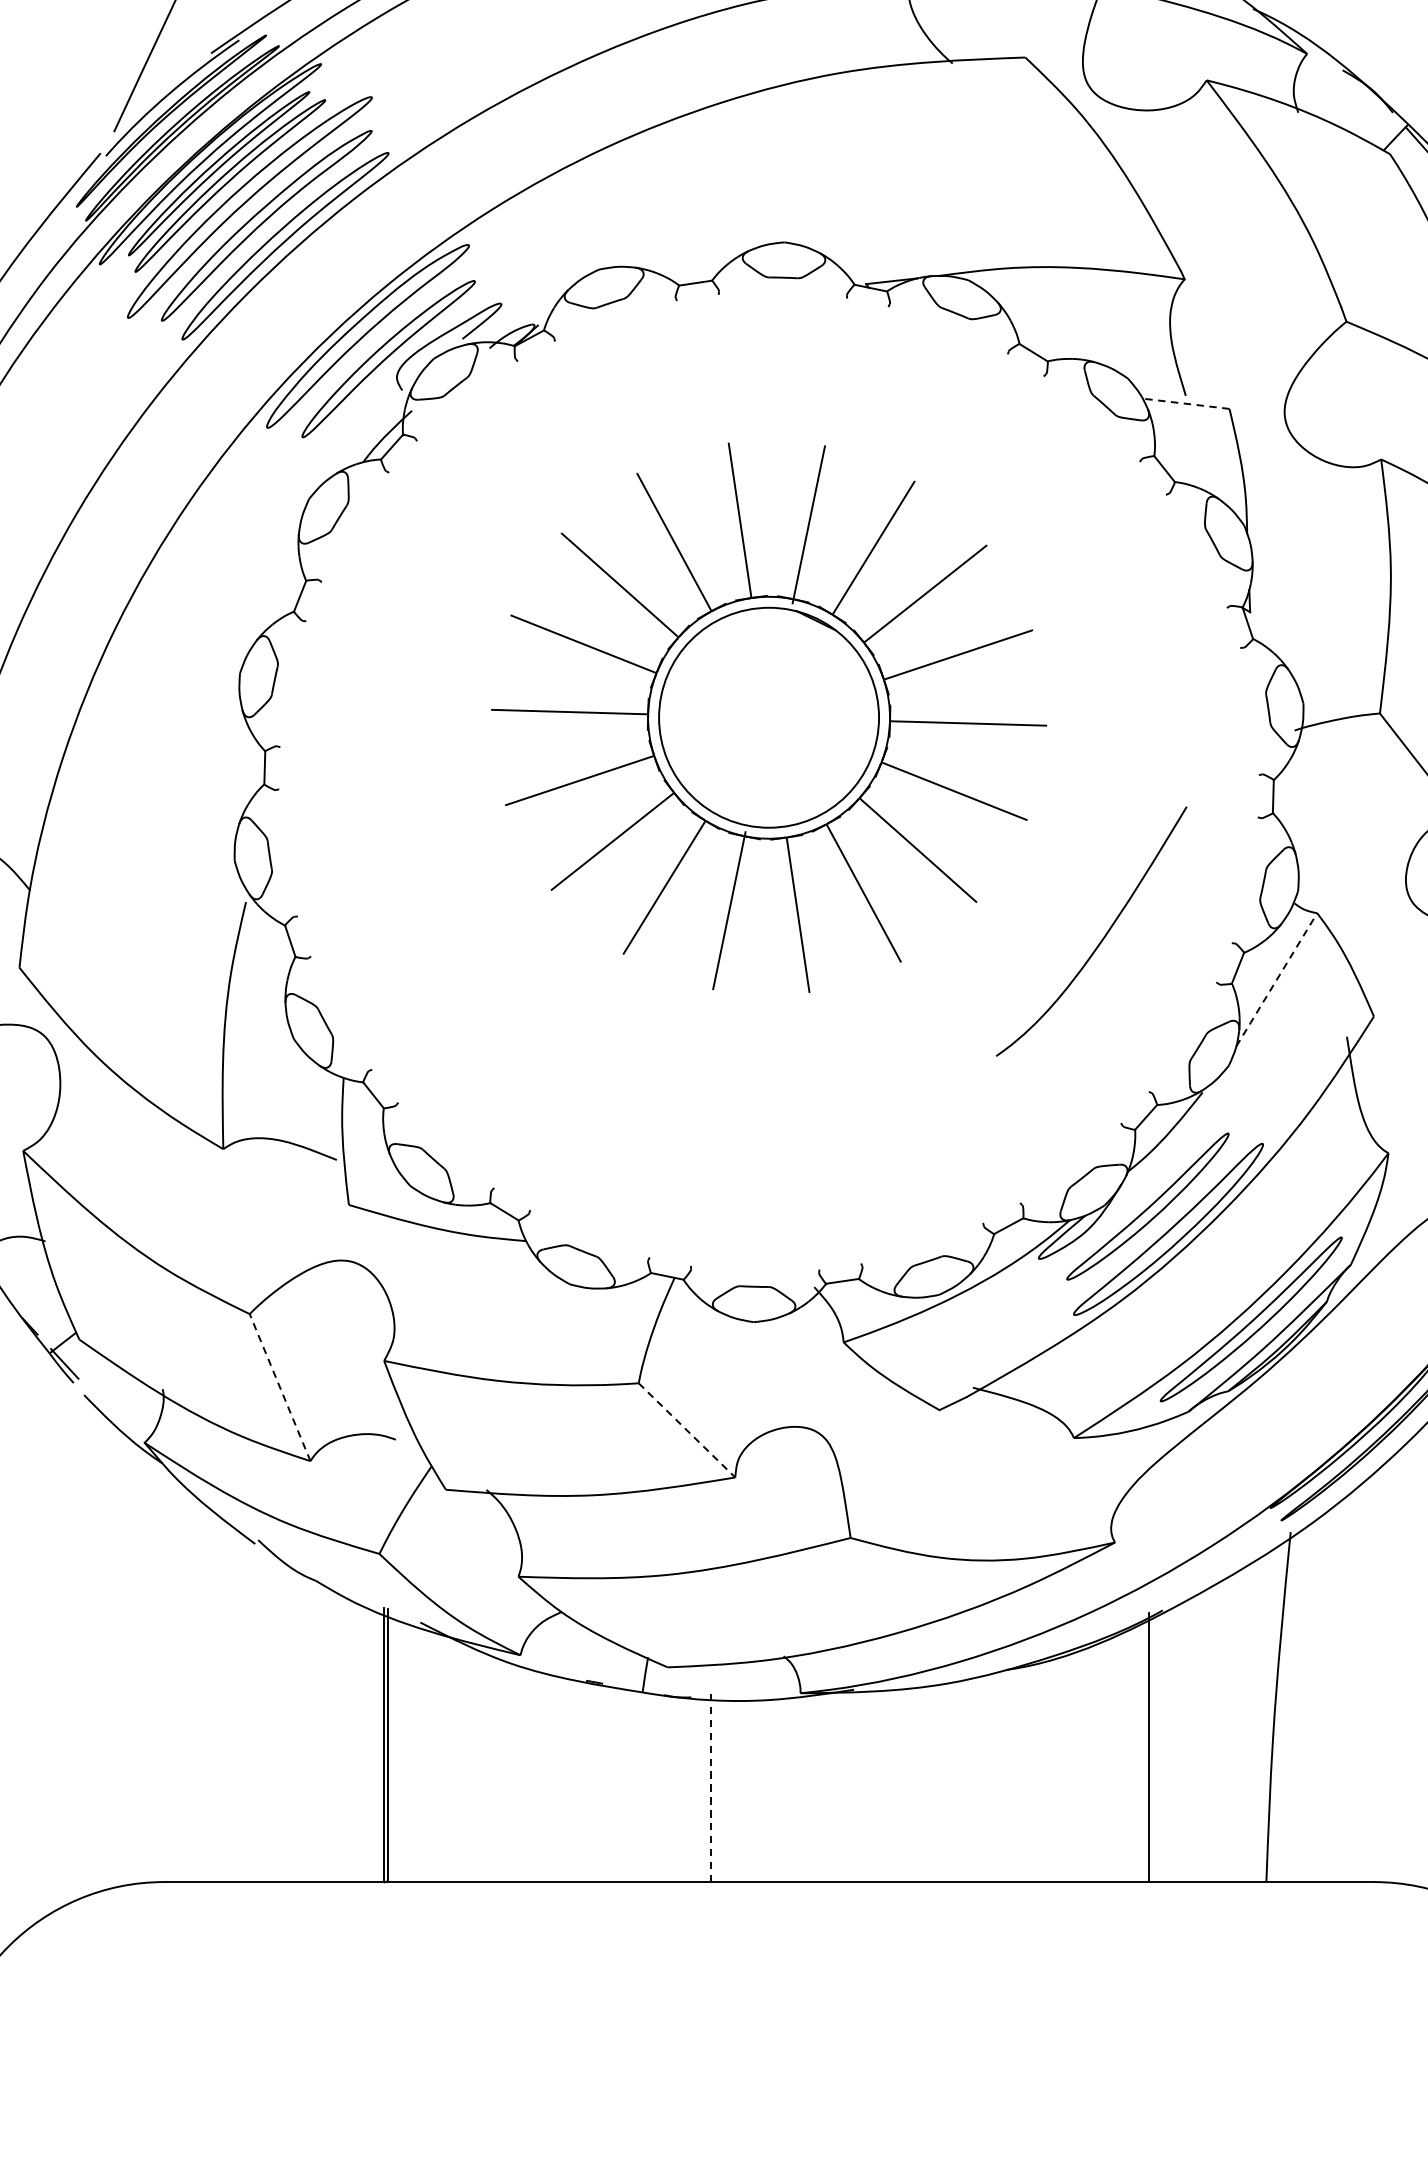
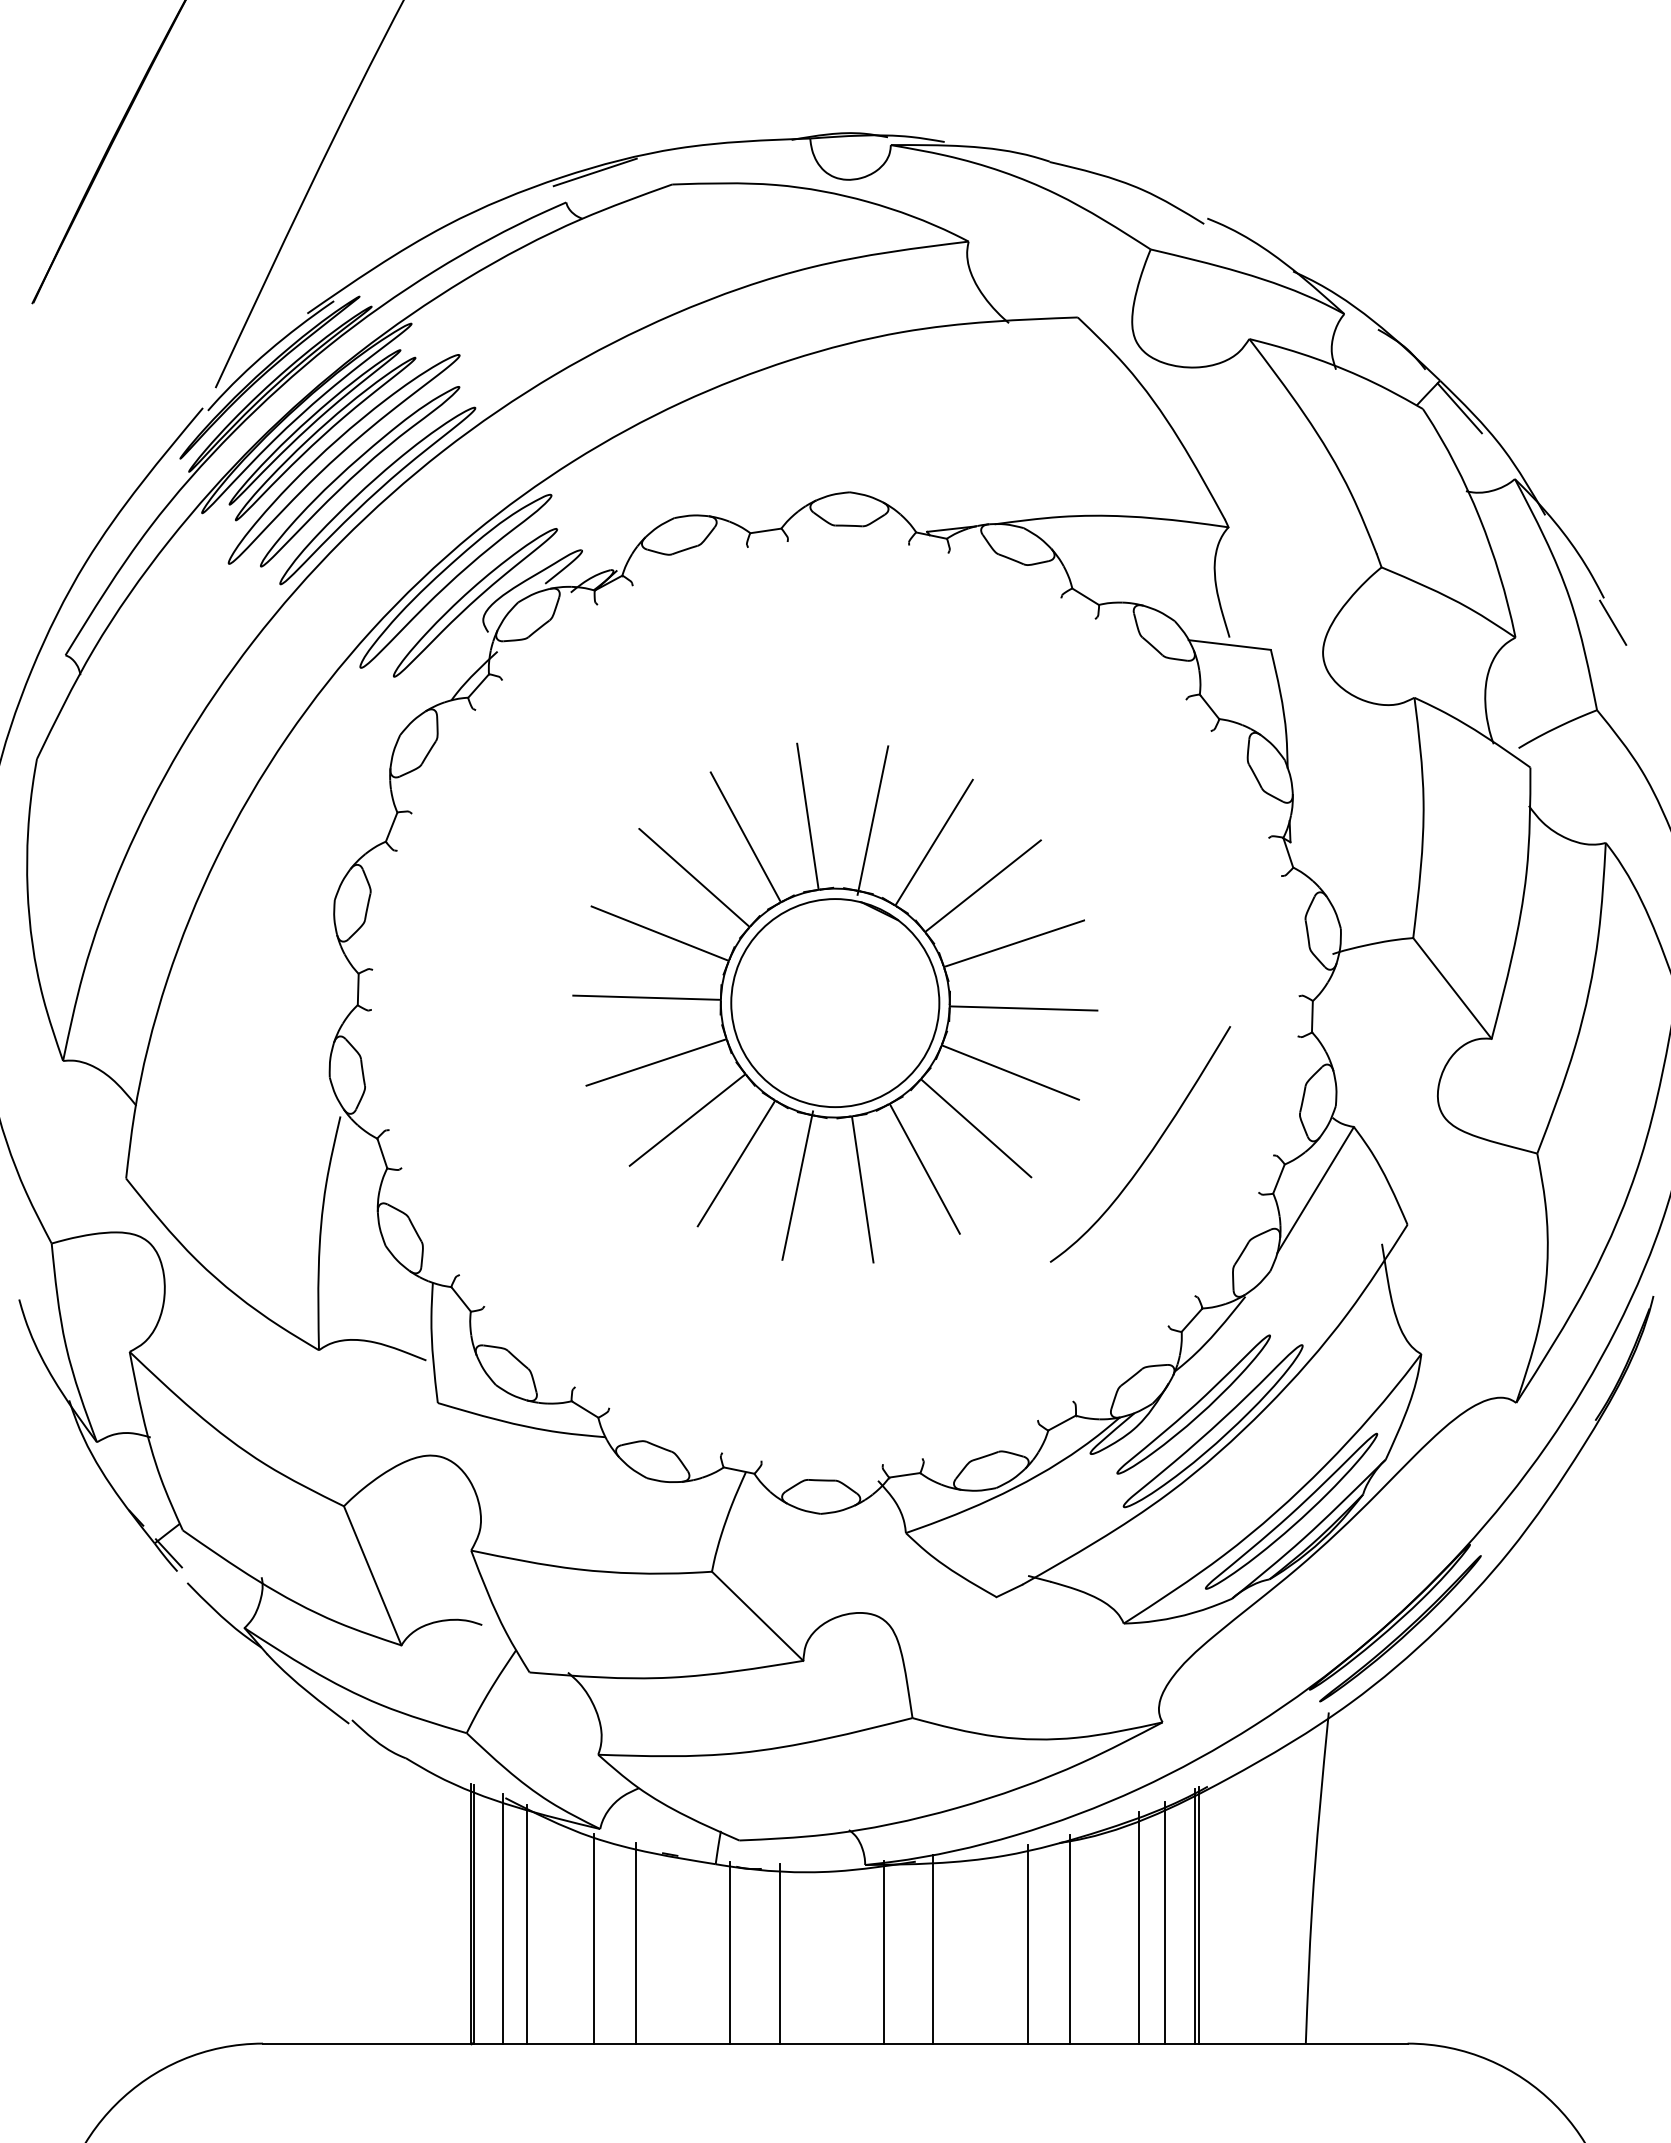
line: (1185, 403) -> (1229, 644), dashed -> solid
part: (769, 717) -> (835, 1002), moved
line: (1276, 980) -> (1315, 1190), dashed -> solid
line: (279, 1387) -> (372, 1575), dashed -> solid
line: (686, 1430) -> (757, 1616), dashed -> solid
line: (1154, 1746) -> (1199, 1915), added
line: (417, 1749) -> (502, 1918), added
line: (1117, 1754) -> (1164, 1922), added
line: (443, 1755) -> (527, 1923), added
line: (1090, 1759) -> (1139, 1927), added
line: (514, 1770) -> (594, 1938), added
line: (1017, 1770) -> (1070, 1938), added
line: (557, 1775) -> (635, 1942), added
line: (973, 1777) -> (1028, 1944), added
line: (871, 1782) -> (932, 1949), added
line: (821, 1784) -> (884, 1951), added
line: (657, 1785) -> (729, 1952), added
line: (711, 1786) -> (780, 1953), dashed -> solid

